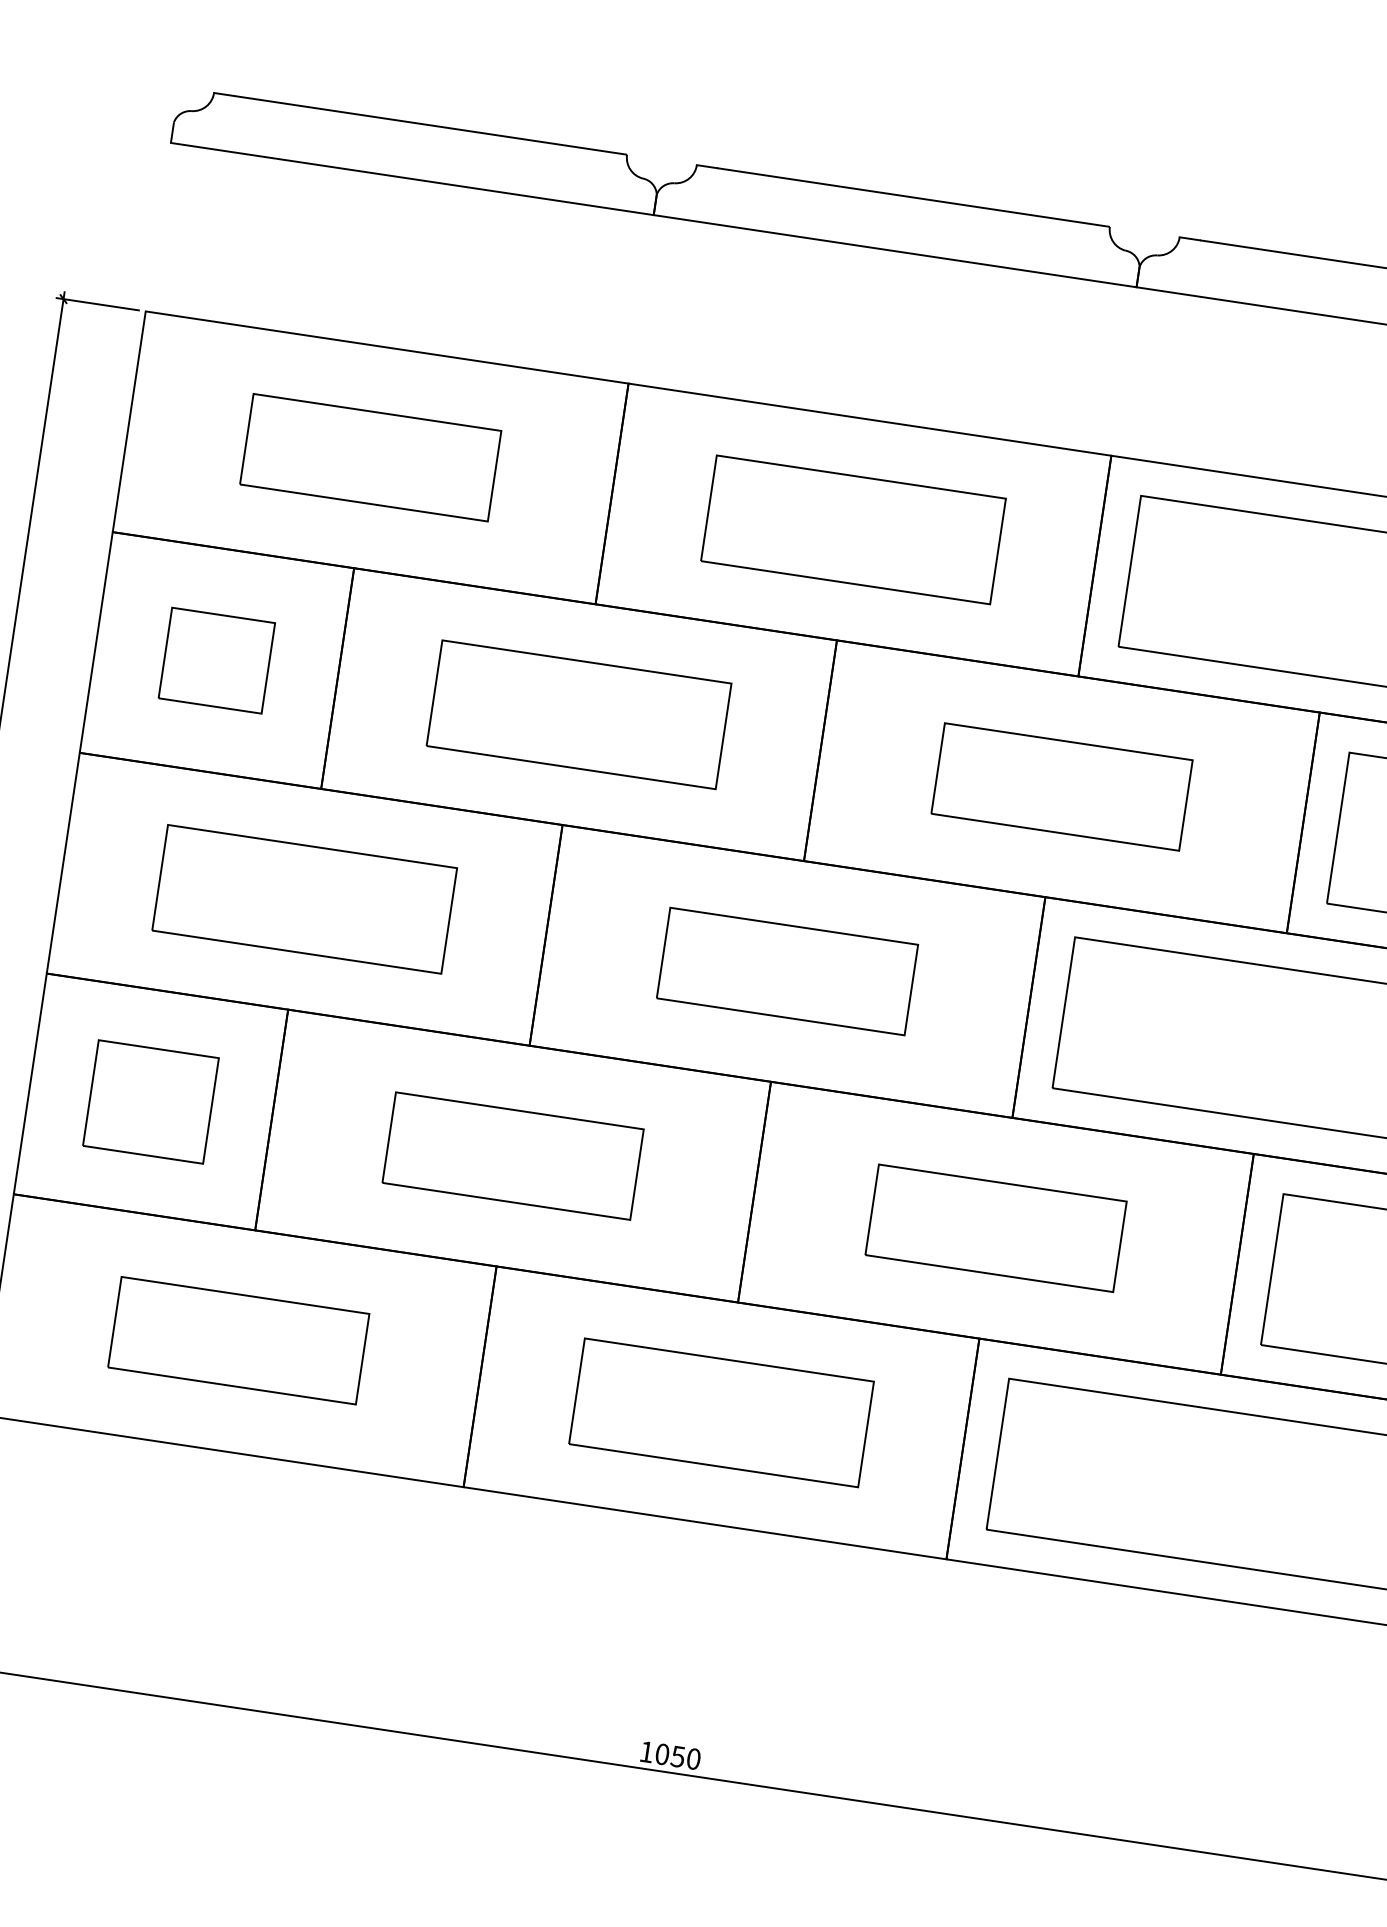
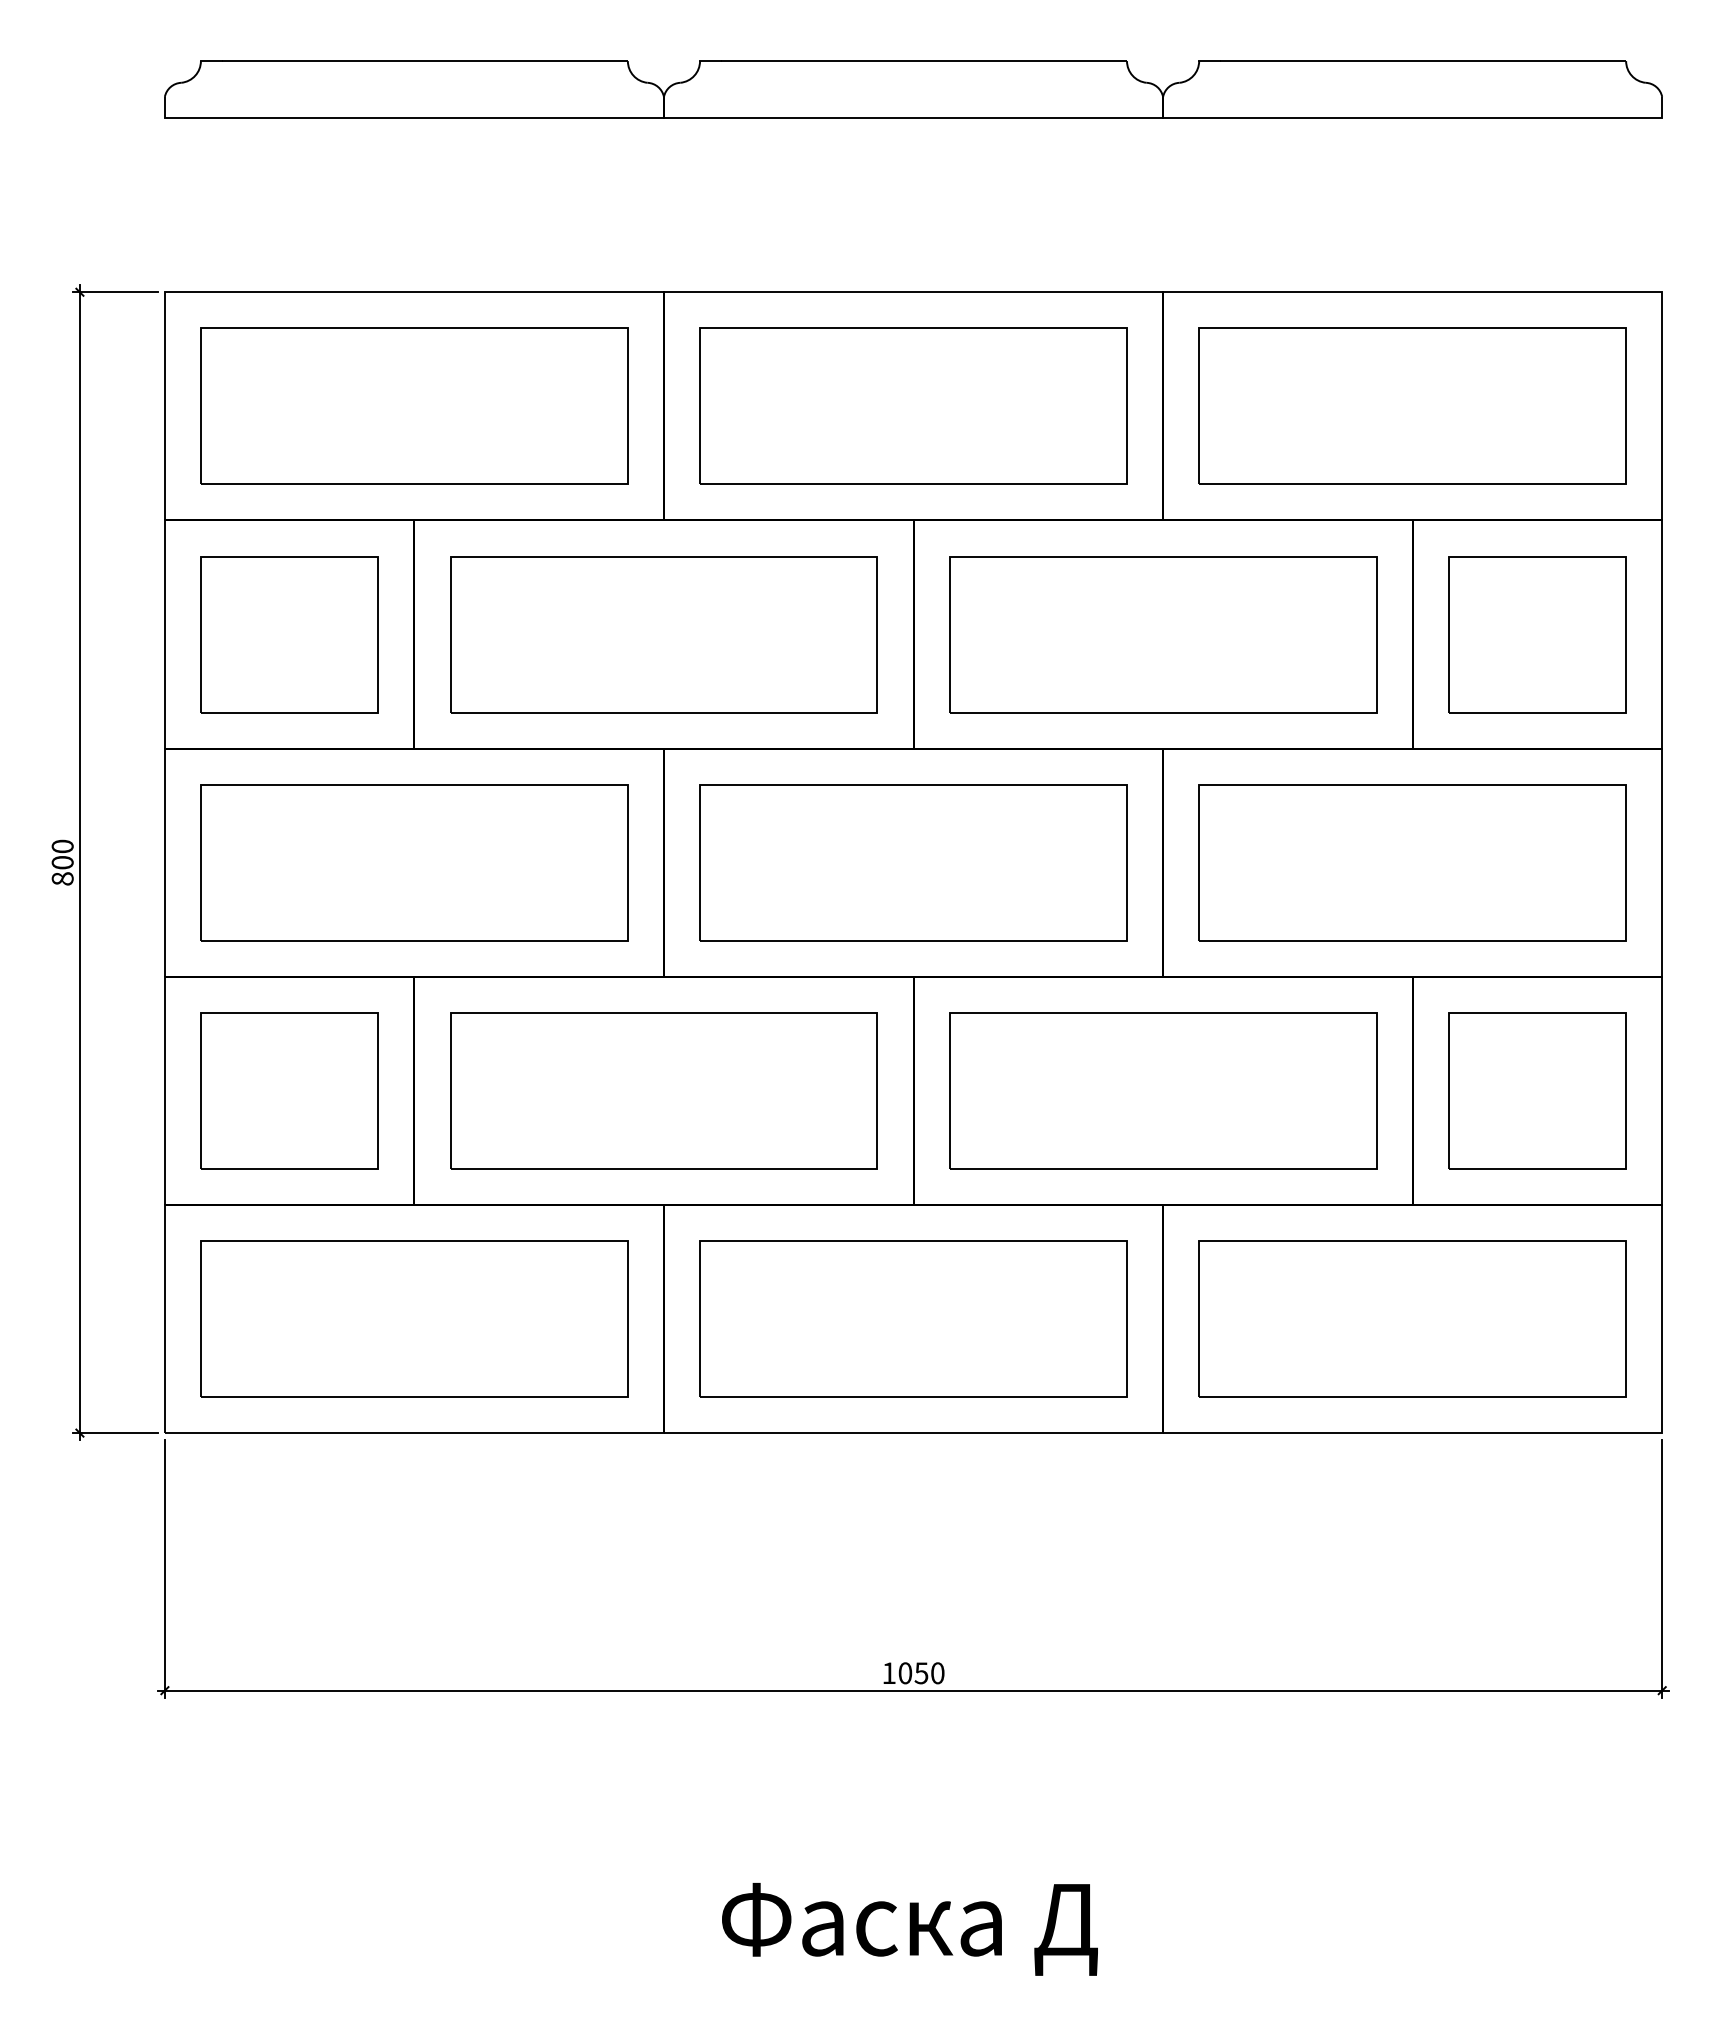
part: (370, 457) -> (414, 405), size x1.67
part: (853, 529) -> (913, 405), size x1.43
part: (216, 660) -> (289, 634), size x1.67
part: (578, 714) -> (663, 634), size x1.43
part: (1062, 786) -> (1163, 634), size x1.67
part: (304, 899) -> (414, 862), size x1.43
part: (787, 971) -> (913, 862), size x1.67
part: (150, 1101) -> (289, 1090), size x1.43
part: (512, 1155) -> (663, 1090), size x1.67
part: (996, 1227) -> (1163, 1090), size x1.67
part: (238, 1340) -> (414, 1318), size x1.67
part: (721, 1412) -> (913, 1318), size x1.43

